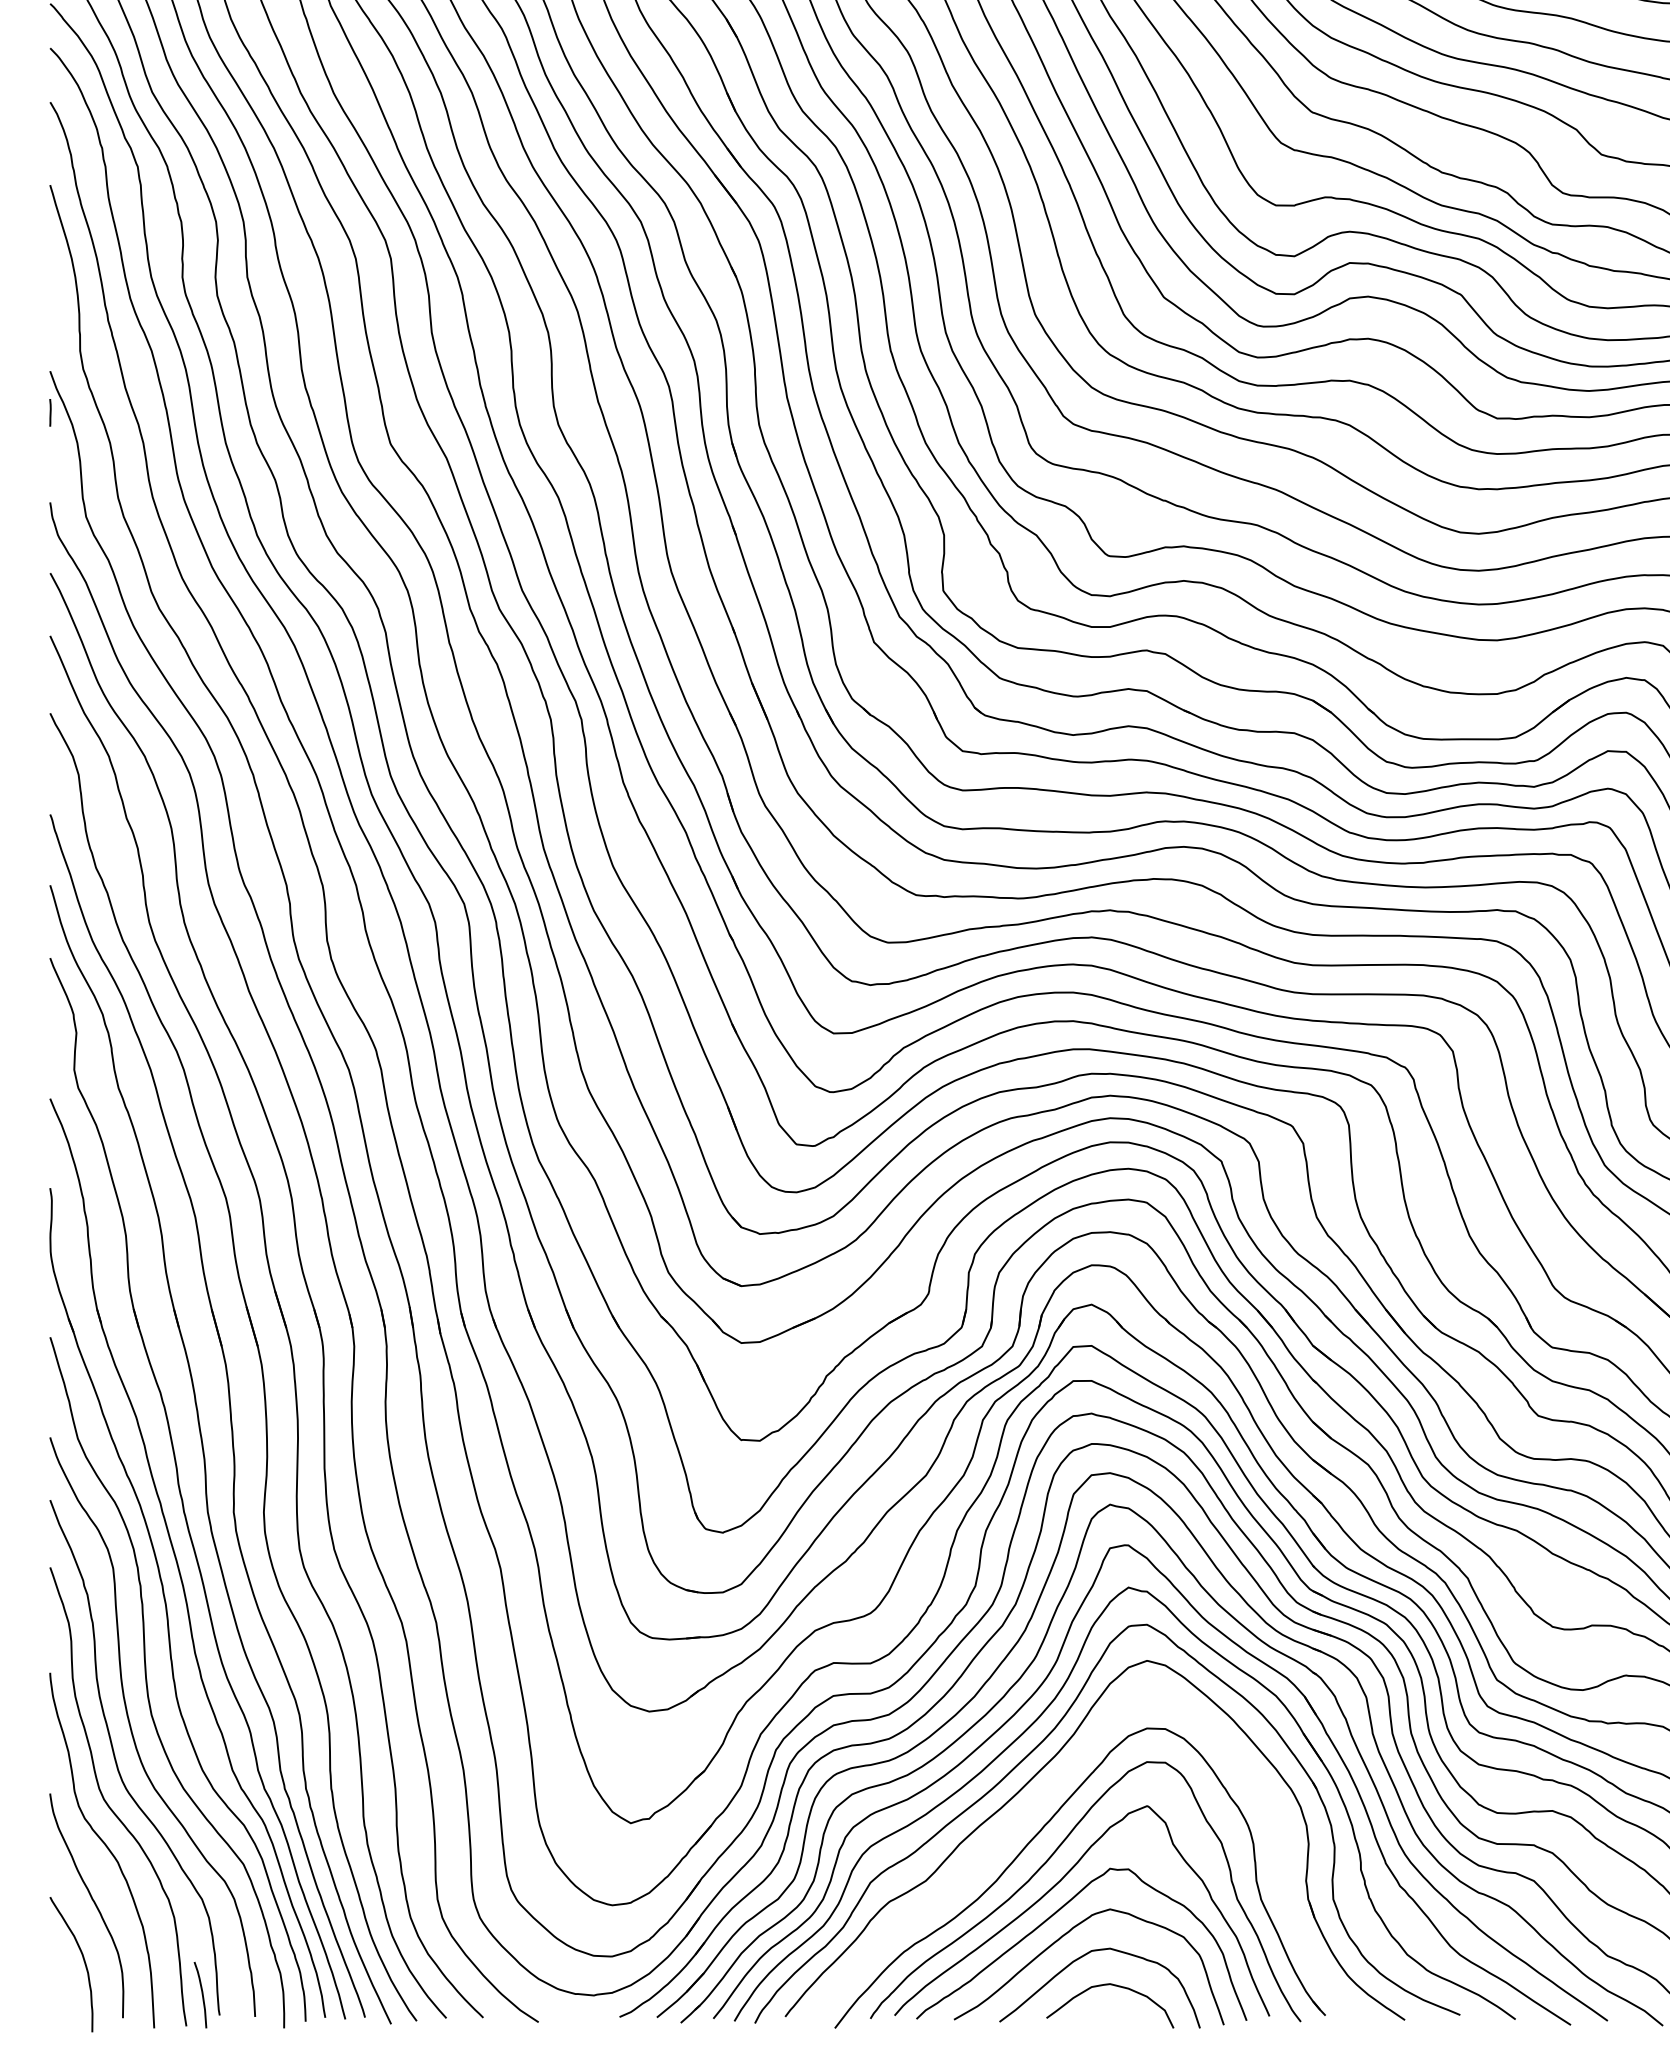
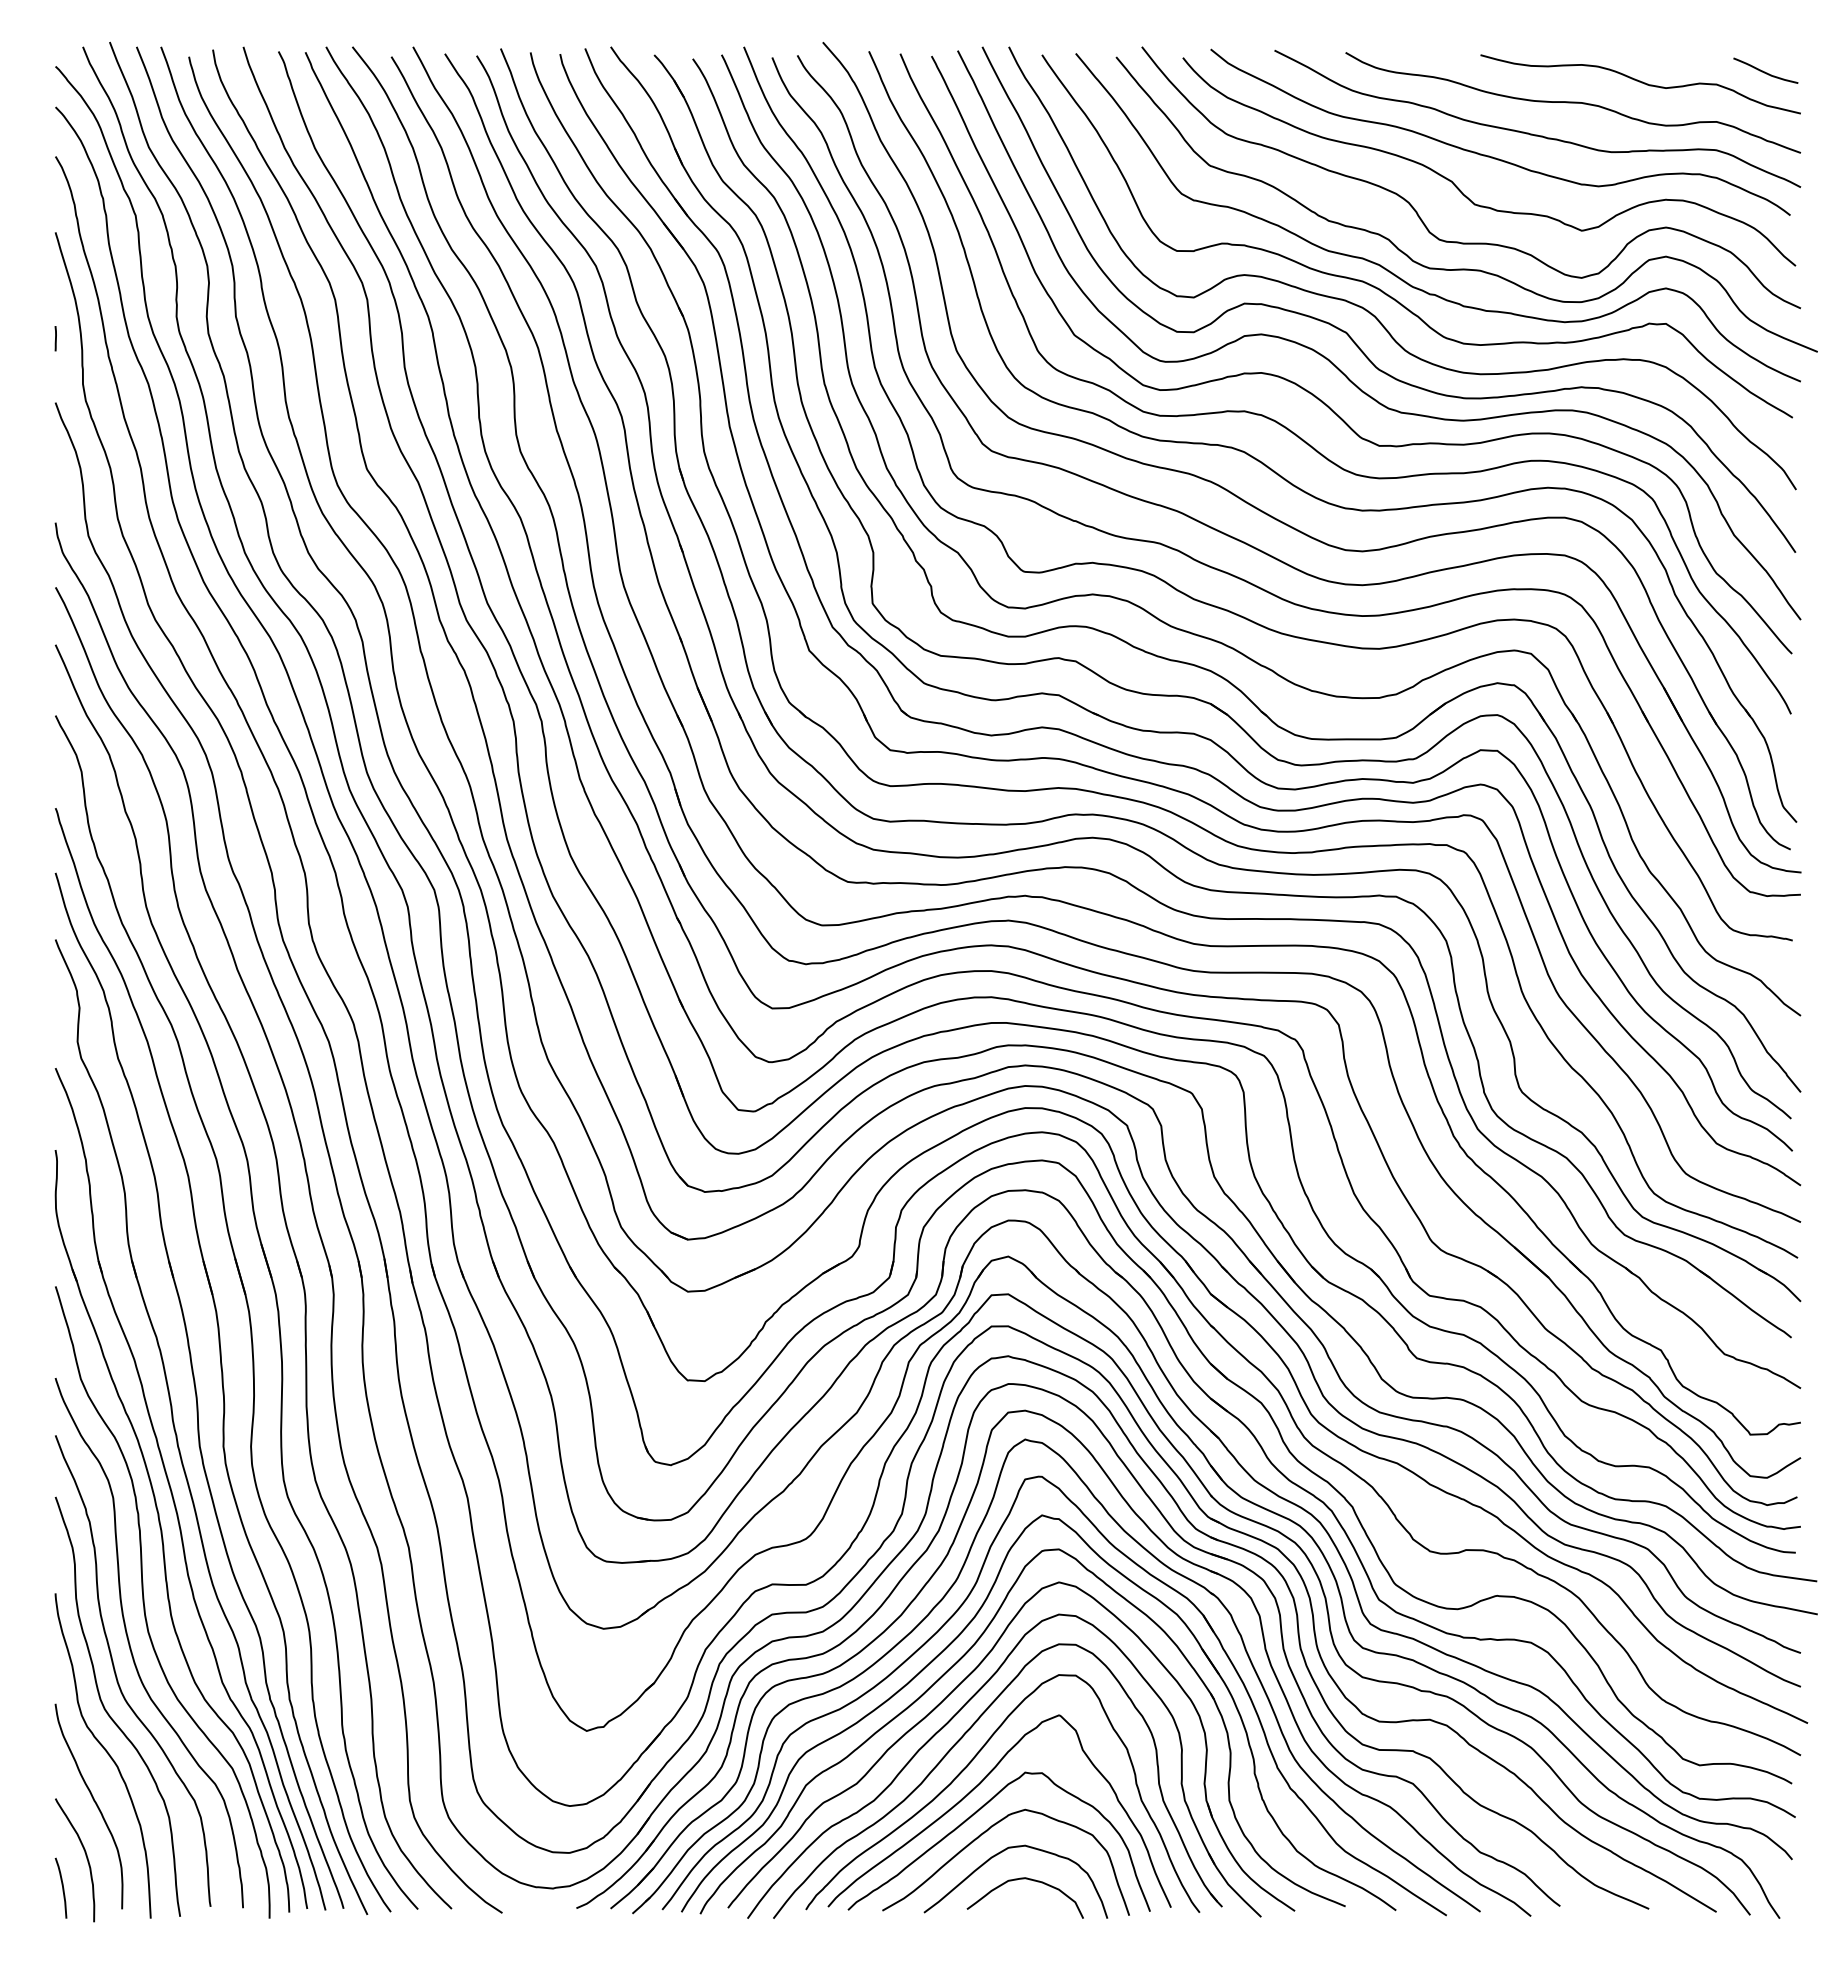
line: (50, 412) -> (55, 338), moved
part: (1033, 1807) -> (955, 1716), added
curve: (202, 1994) -> (62, 1887), moved

